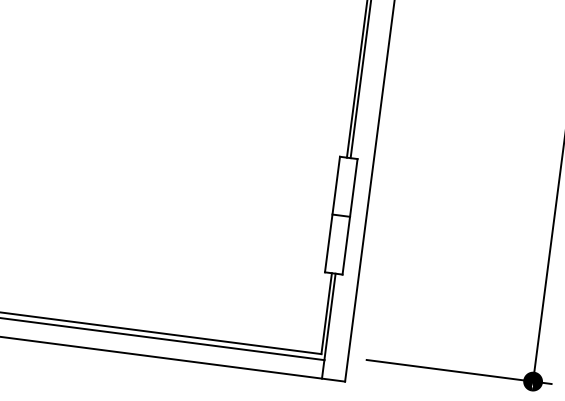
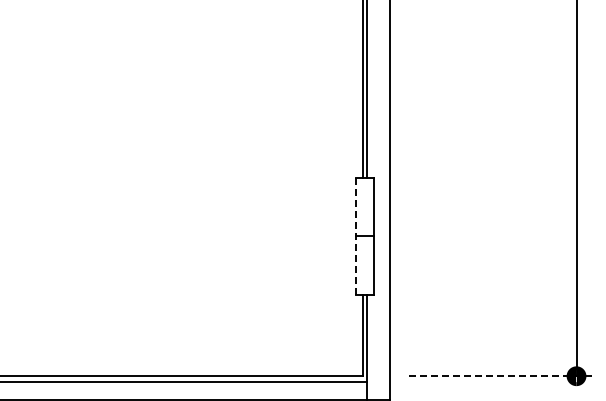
line: (333, 213) -> (356, 235), solid -> dashed
line: (459, 372) -> (502, 376), solid -> dashed

